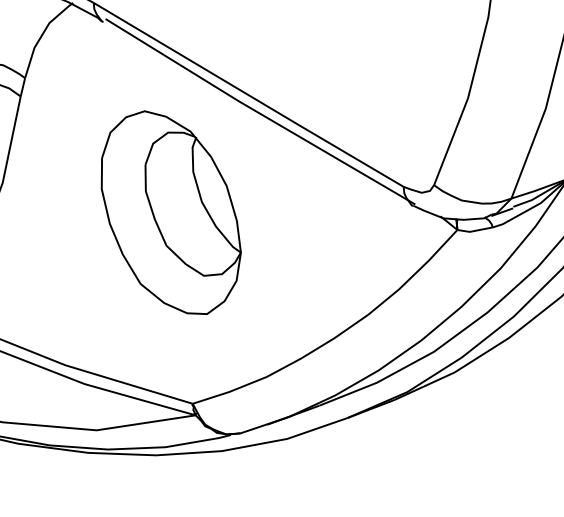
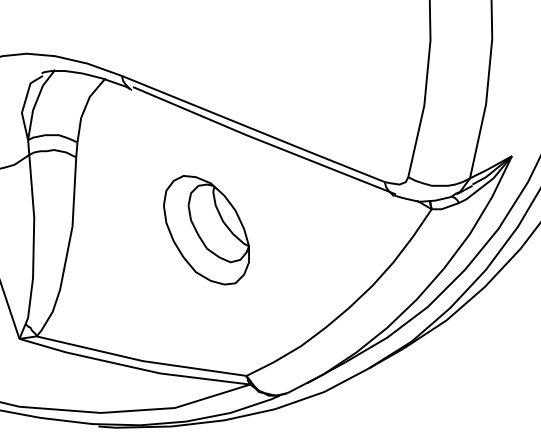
part: (170, 213) -> (206, 230), size x0.71

